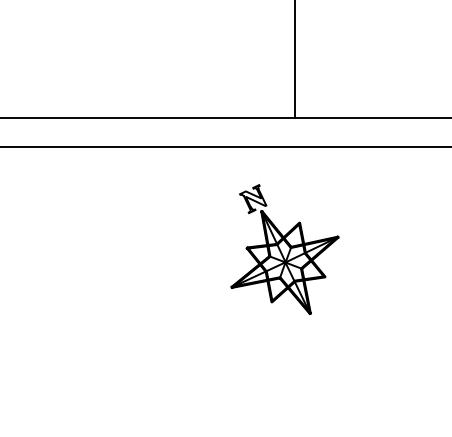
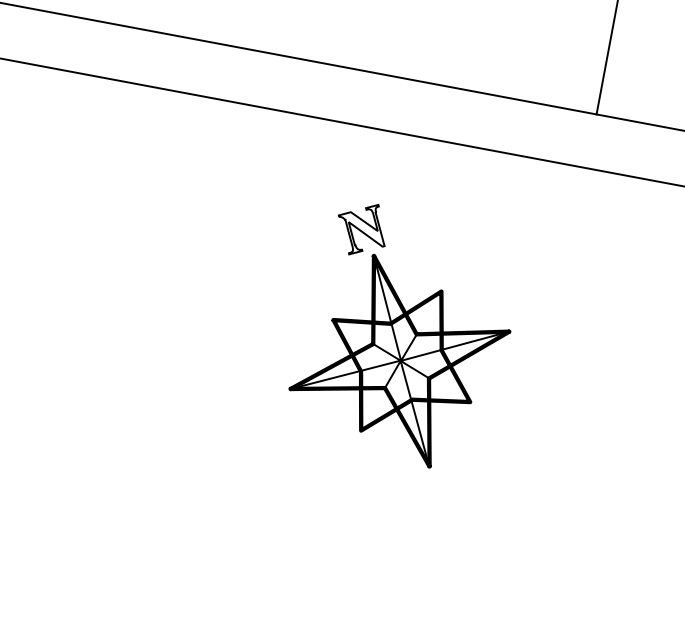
part: (284, 249) -> (403, 335), moved

